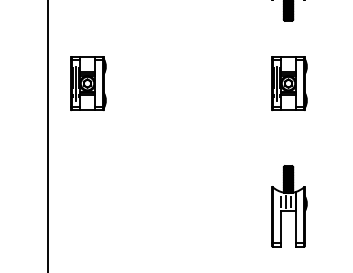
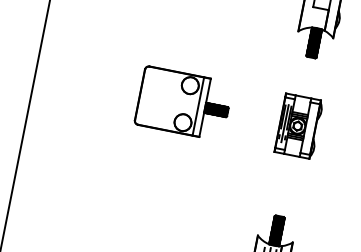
part: (88, 83) -> (79, 82), removed
part: (184, 83) -> (184, 103), added

